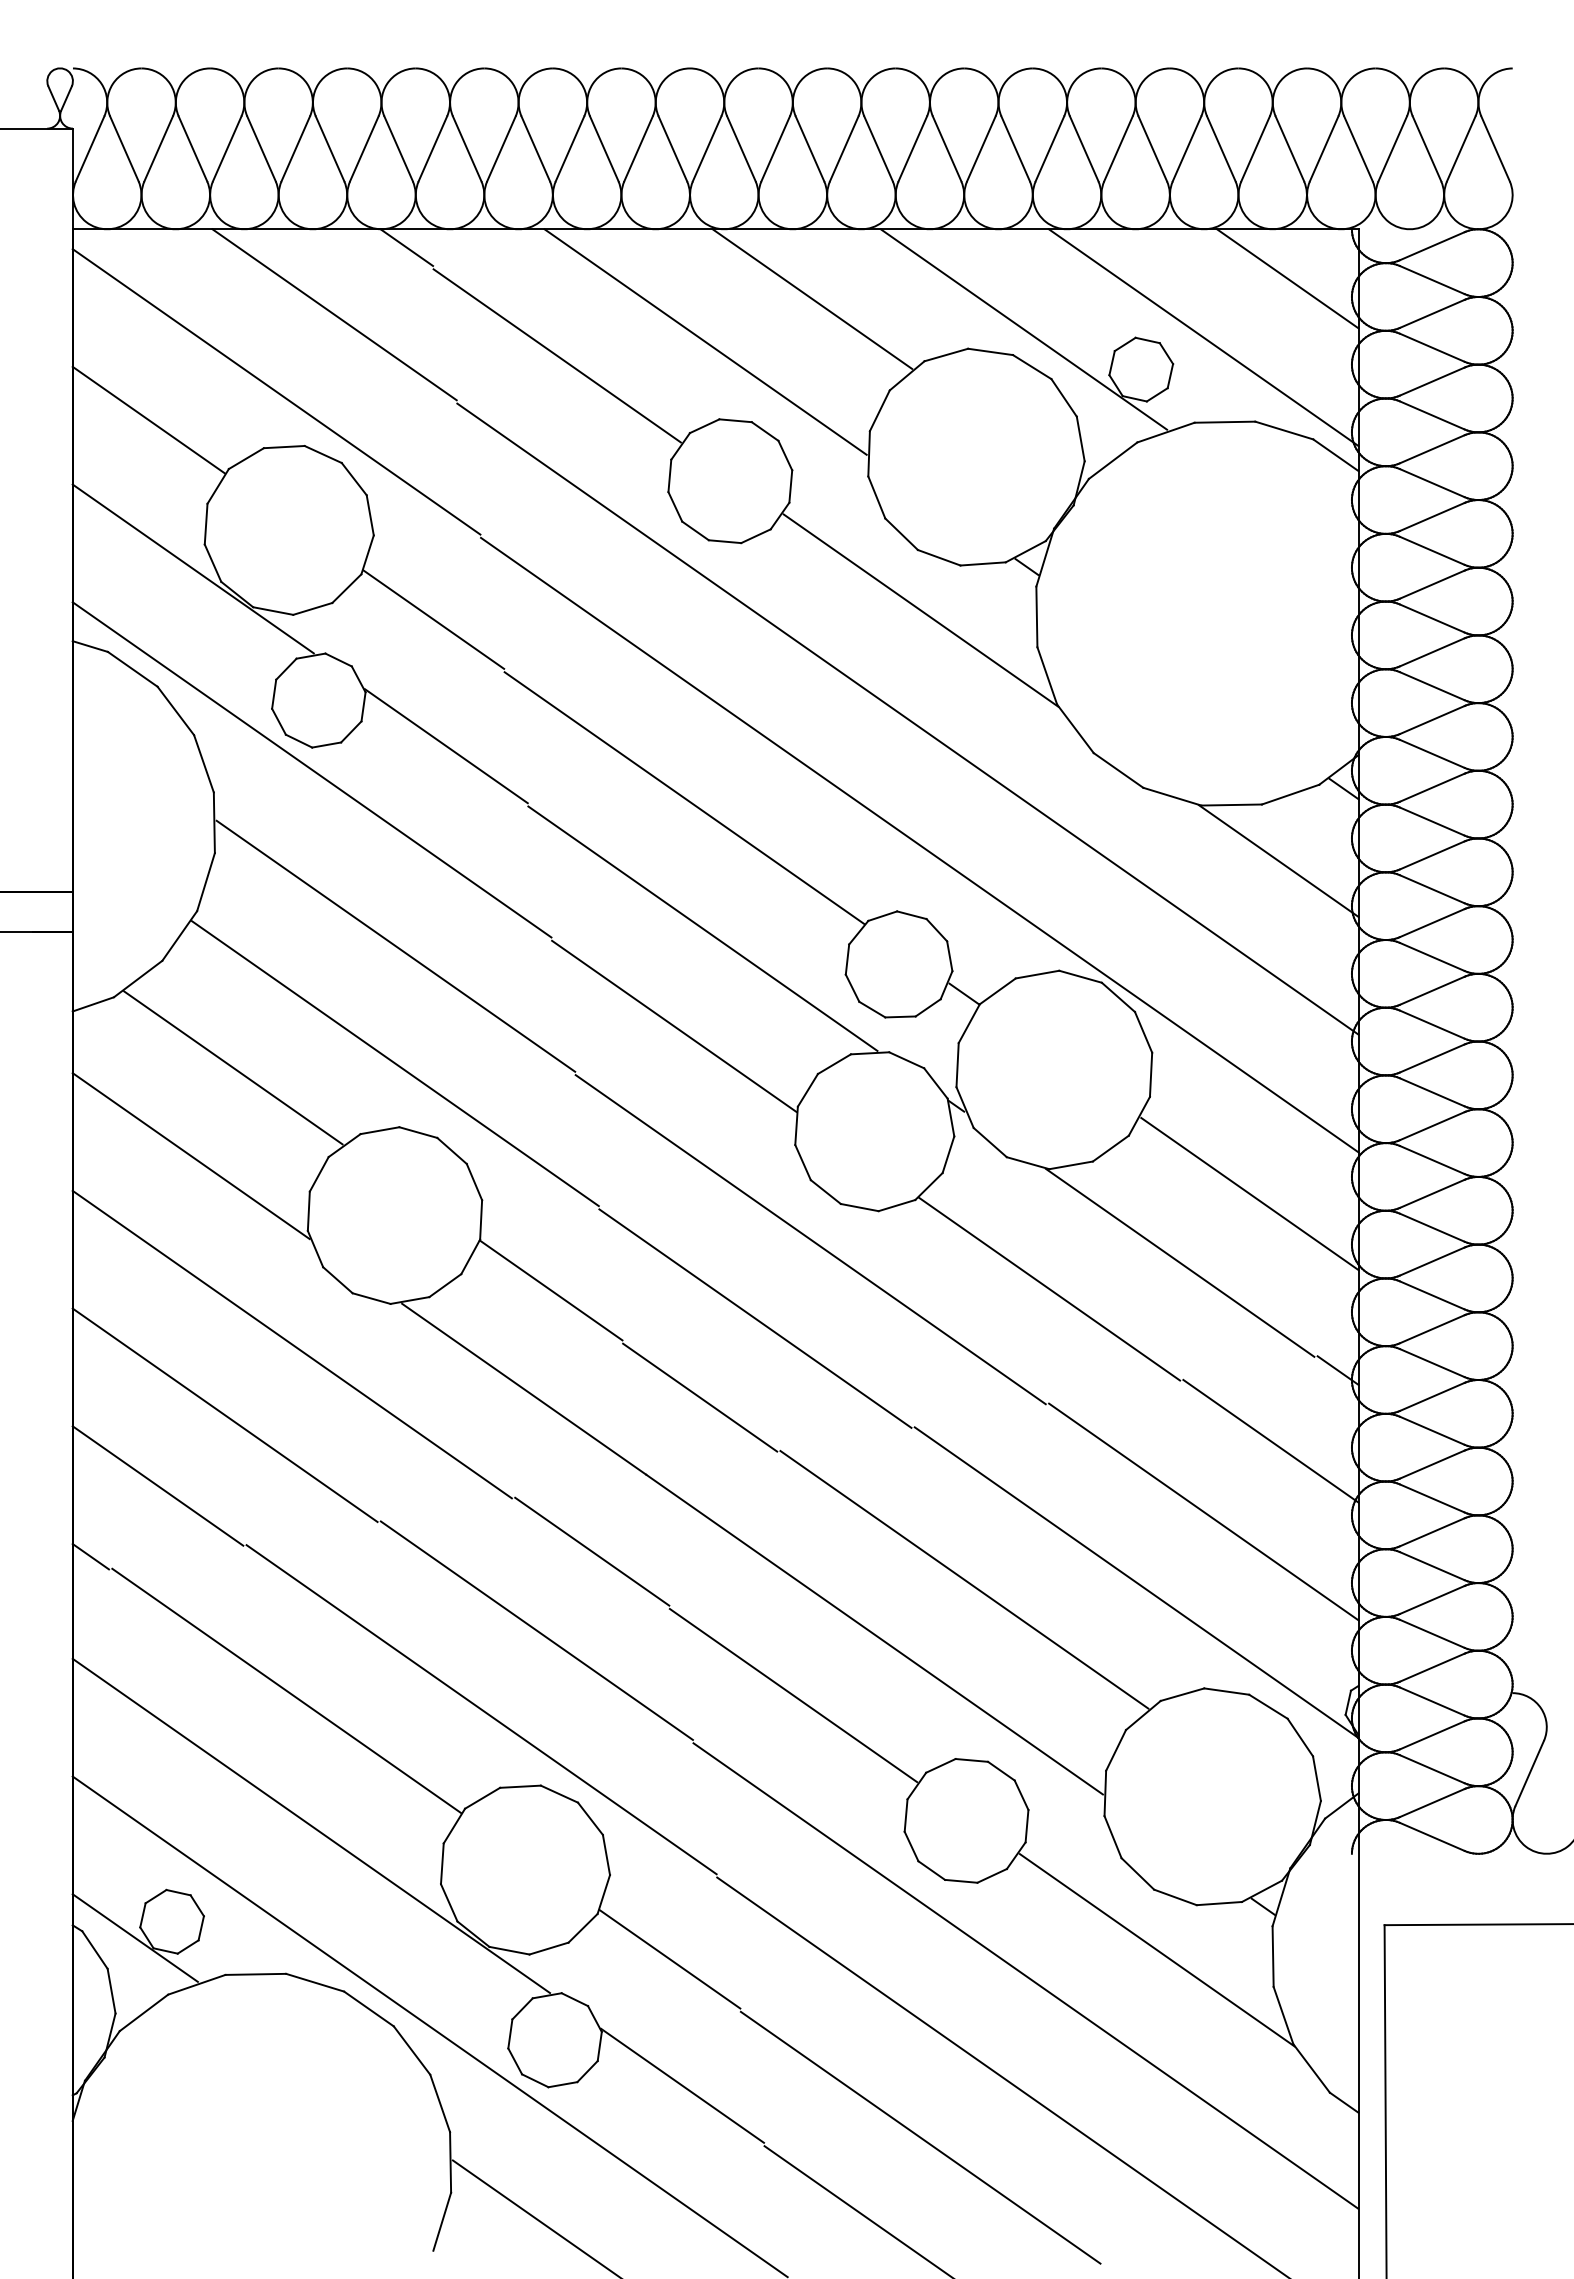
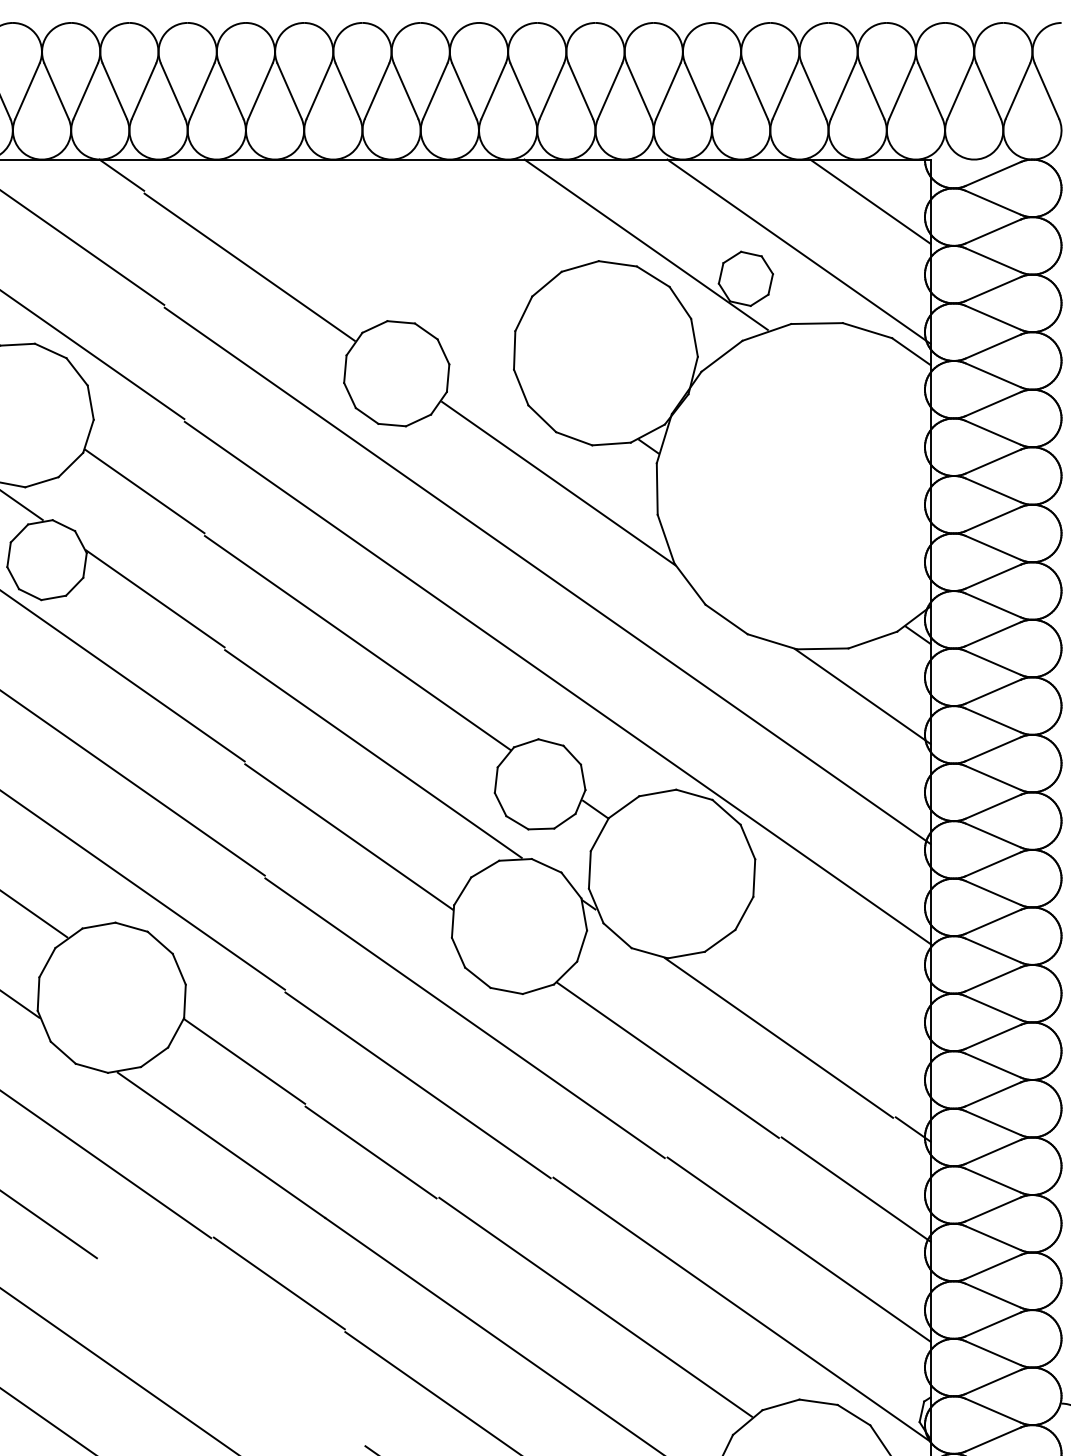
line: (812, 298) -> (466, 218), removed
line: (705, 341) -> (375, 254), removed
line: (1249, 1193) -> (837, 979), removed
line: (536, 1630) -> (232, 1350), removed

